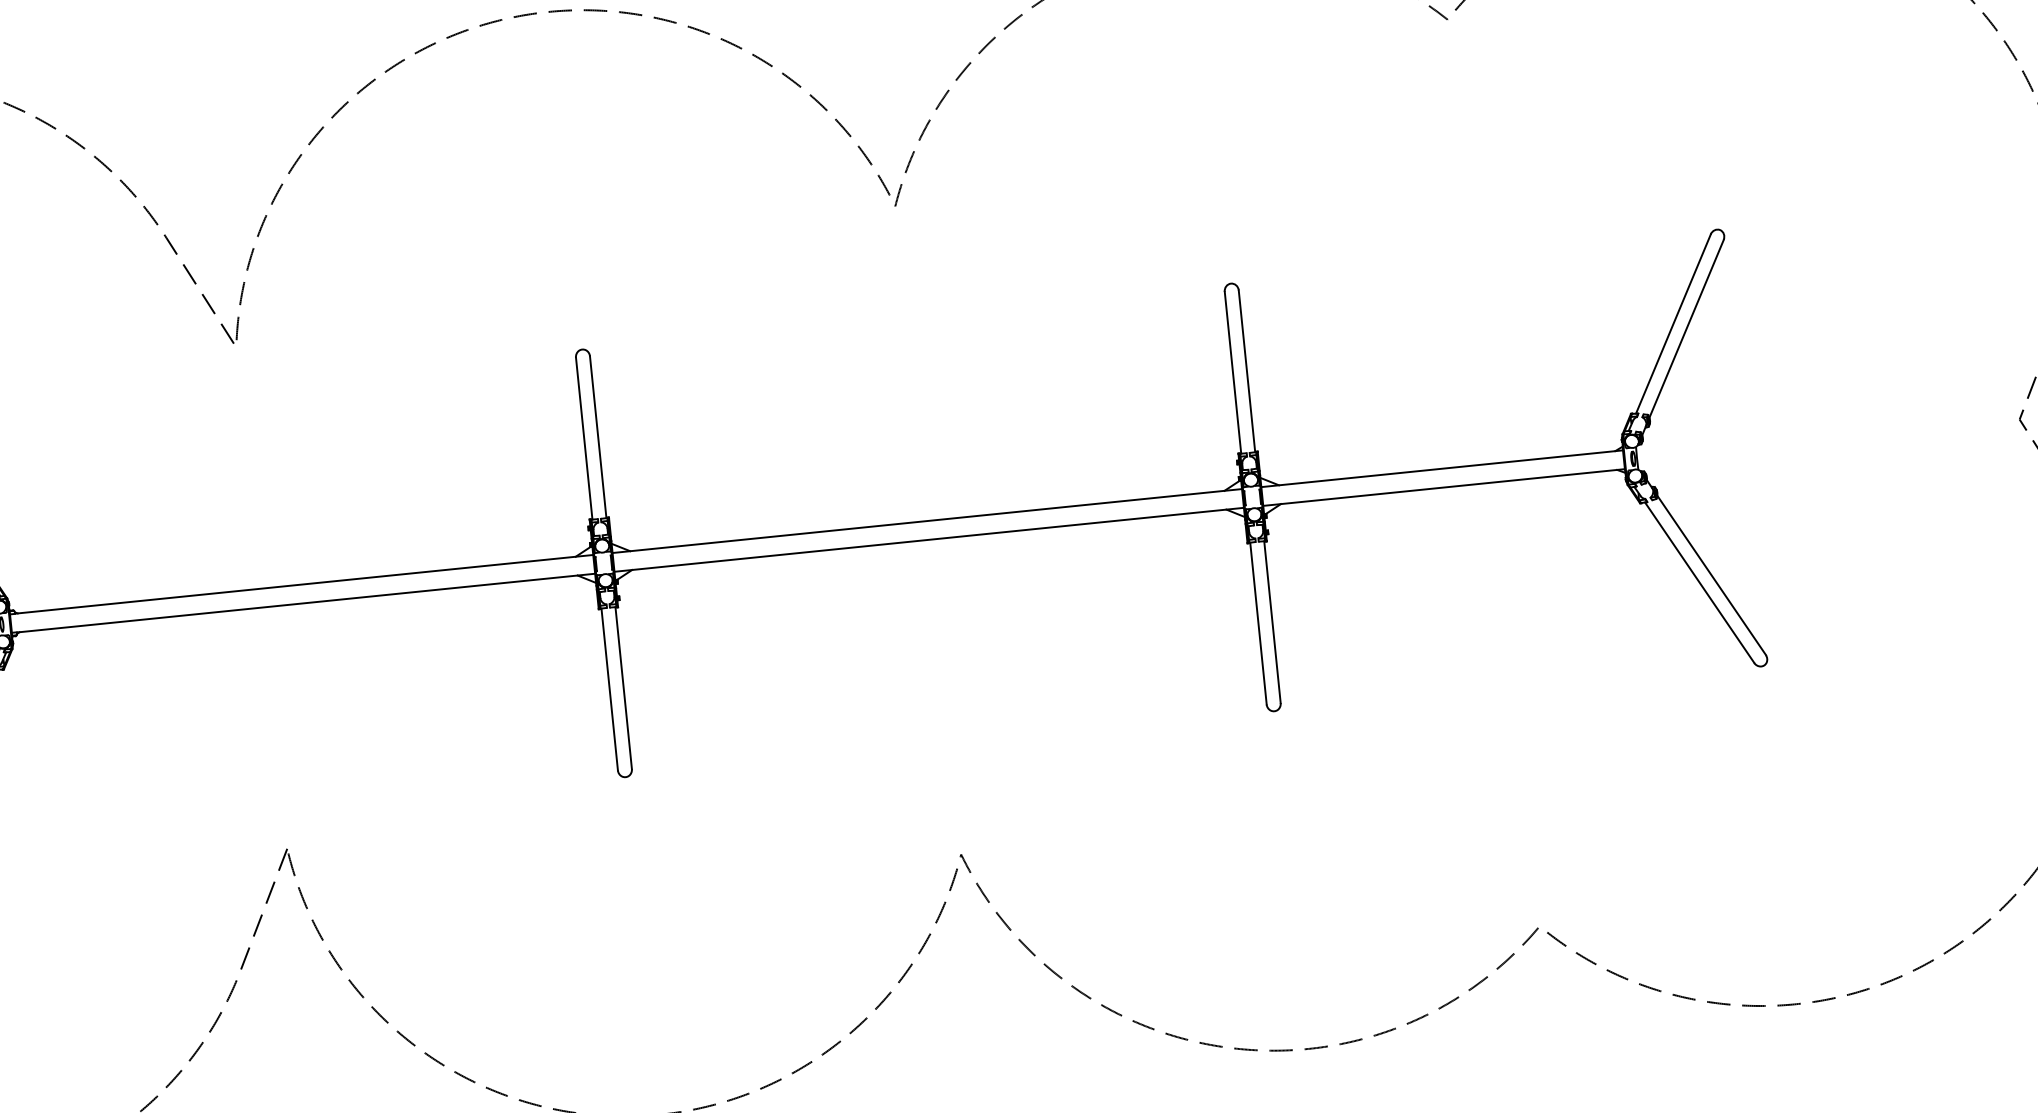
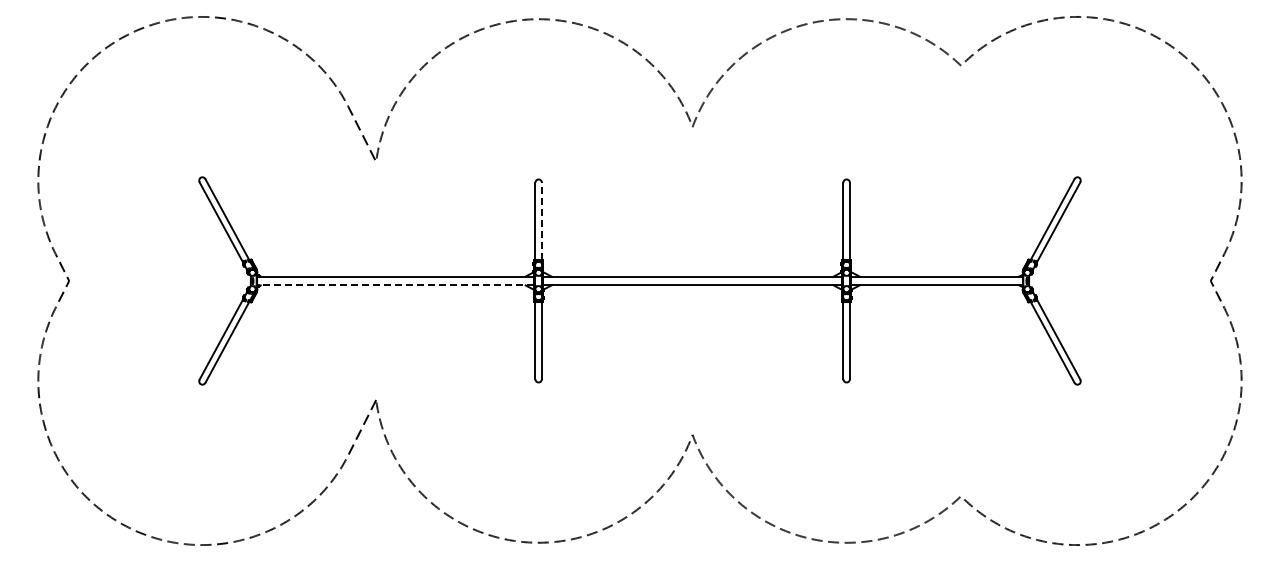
line: (597, 435) -> (541, 220), solid -> dashed
line: (305, 603) -> (396, 285), solid -> dashed

